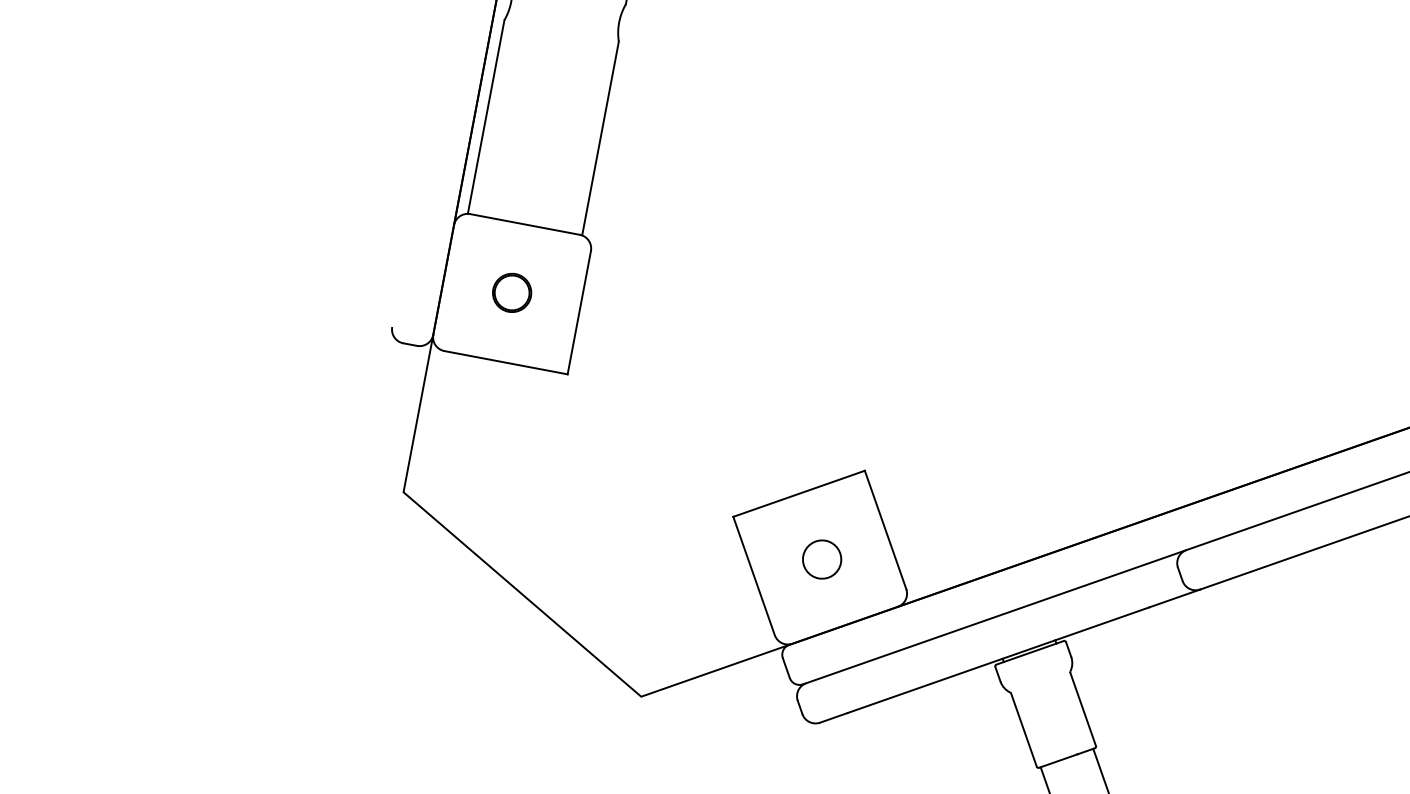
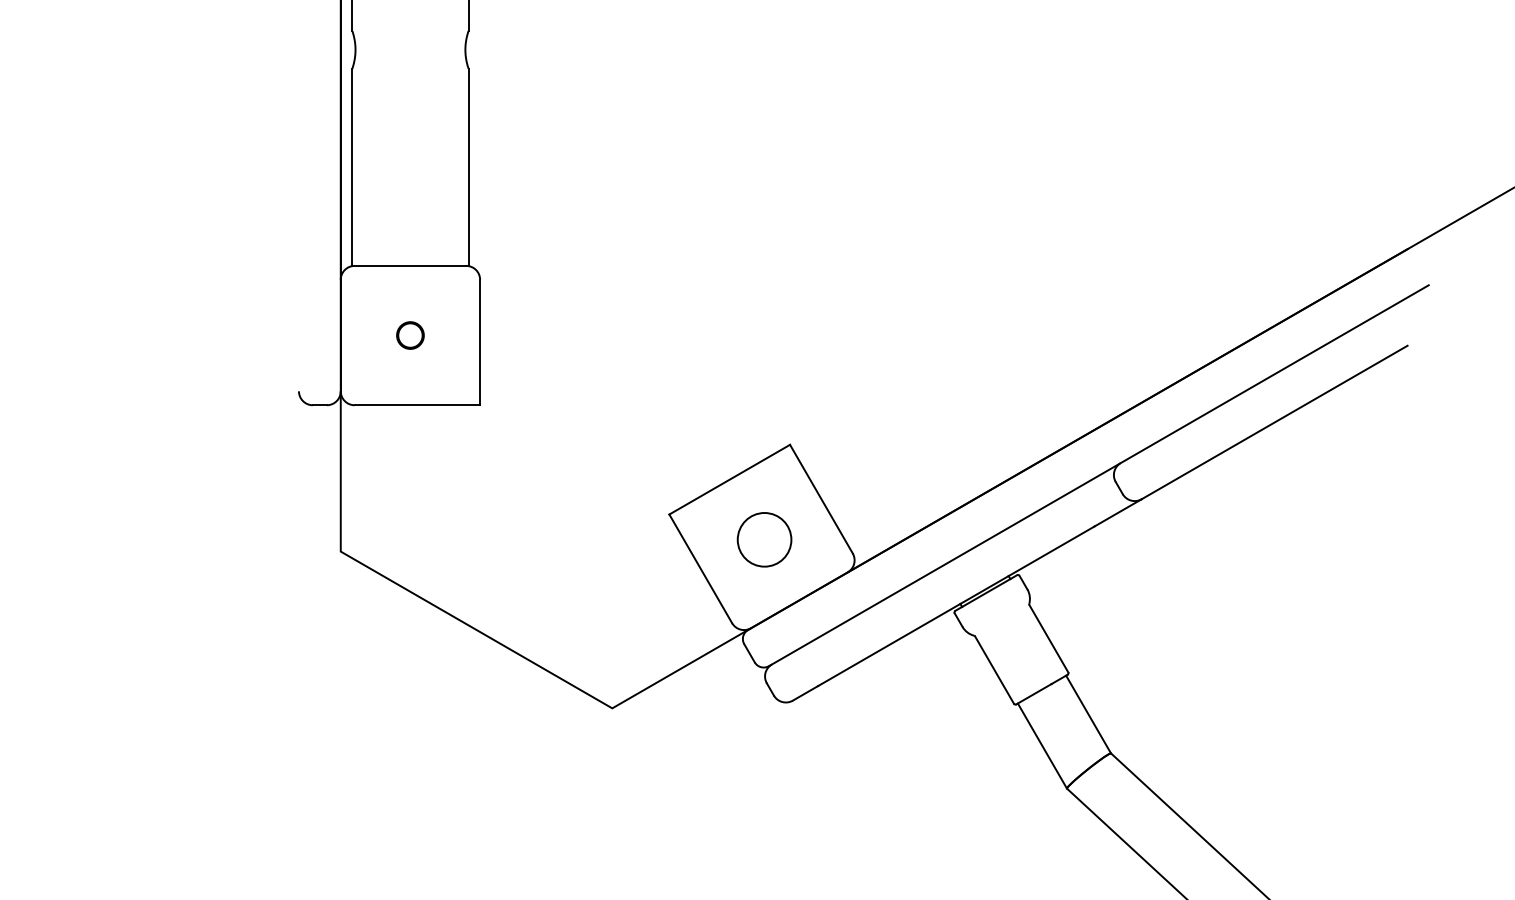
part: (512, 292) -> (410, 335), size x0.7
circle: (821, 560) -> (764, 540), size x1.4

